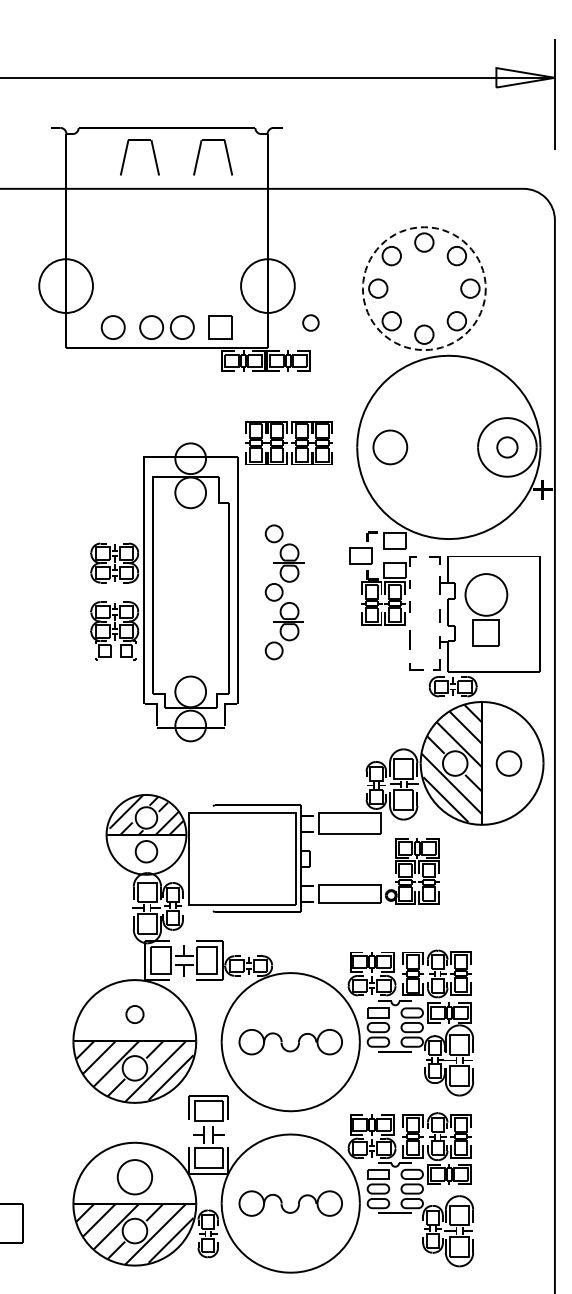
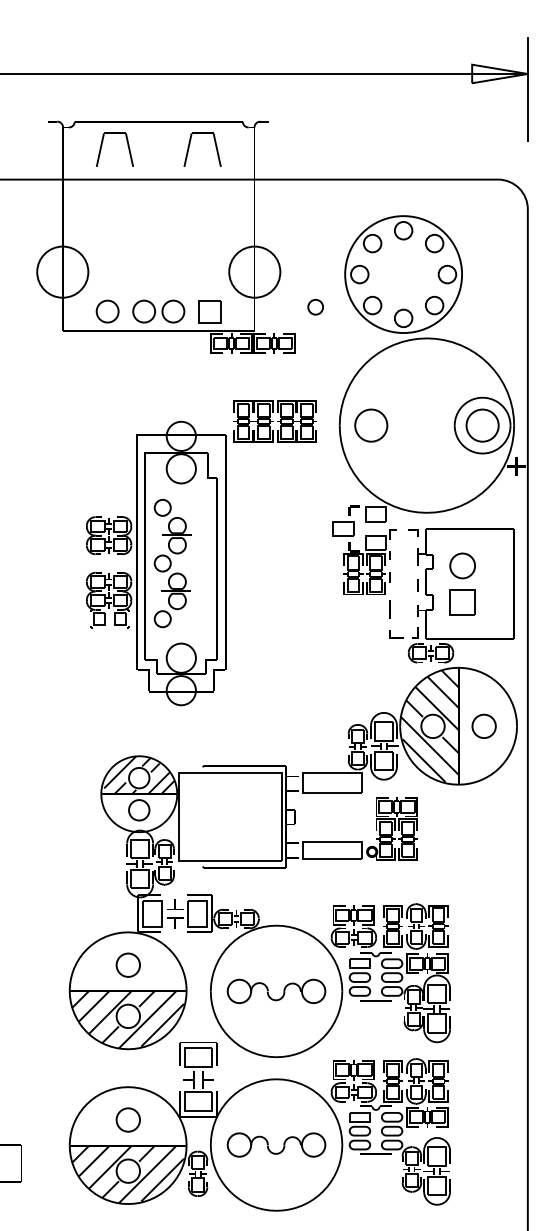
part: (126, 154) -> (102, 146), moved
circle: (423, 288) -> (402, 274), dashed -> solid
circle: (310, 322) -> (315, 306), moved
circle: (507, 447) -> (482, 425), size x1.67
part: (284, 592) -> (172, 563), moved
circle: (486, 594) -> (462, 565), size x0.62
circle: (134, 1014) -> (127, 965), size x1.43
circle: (134, 1177) -> (127, 1120), size x0.71

